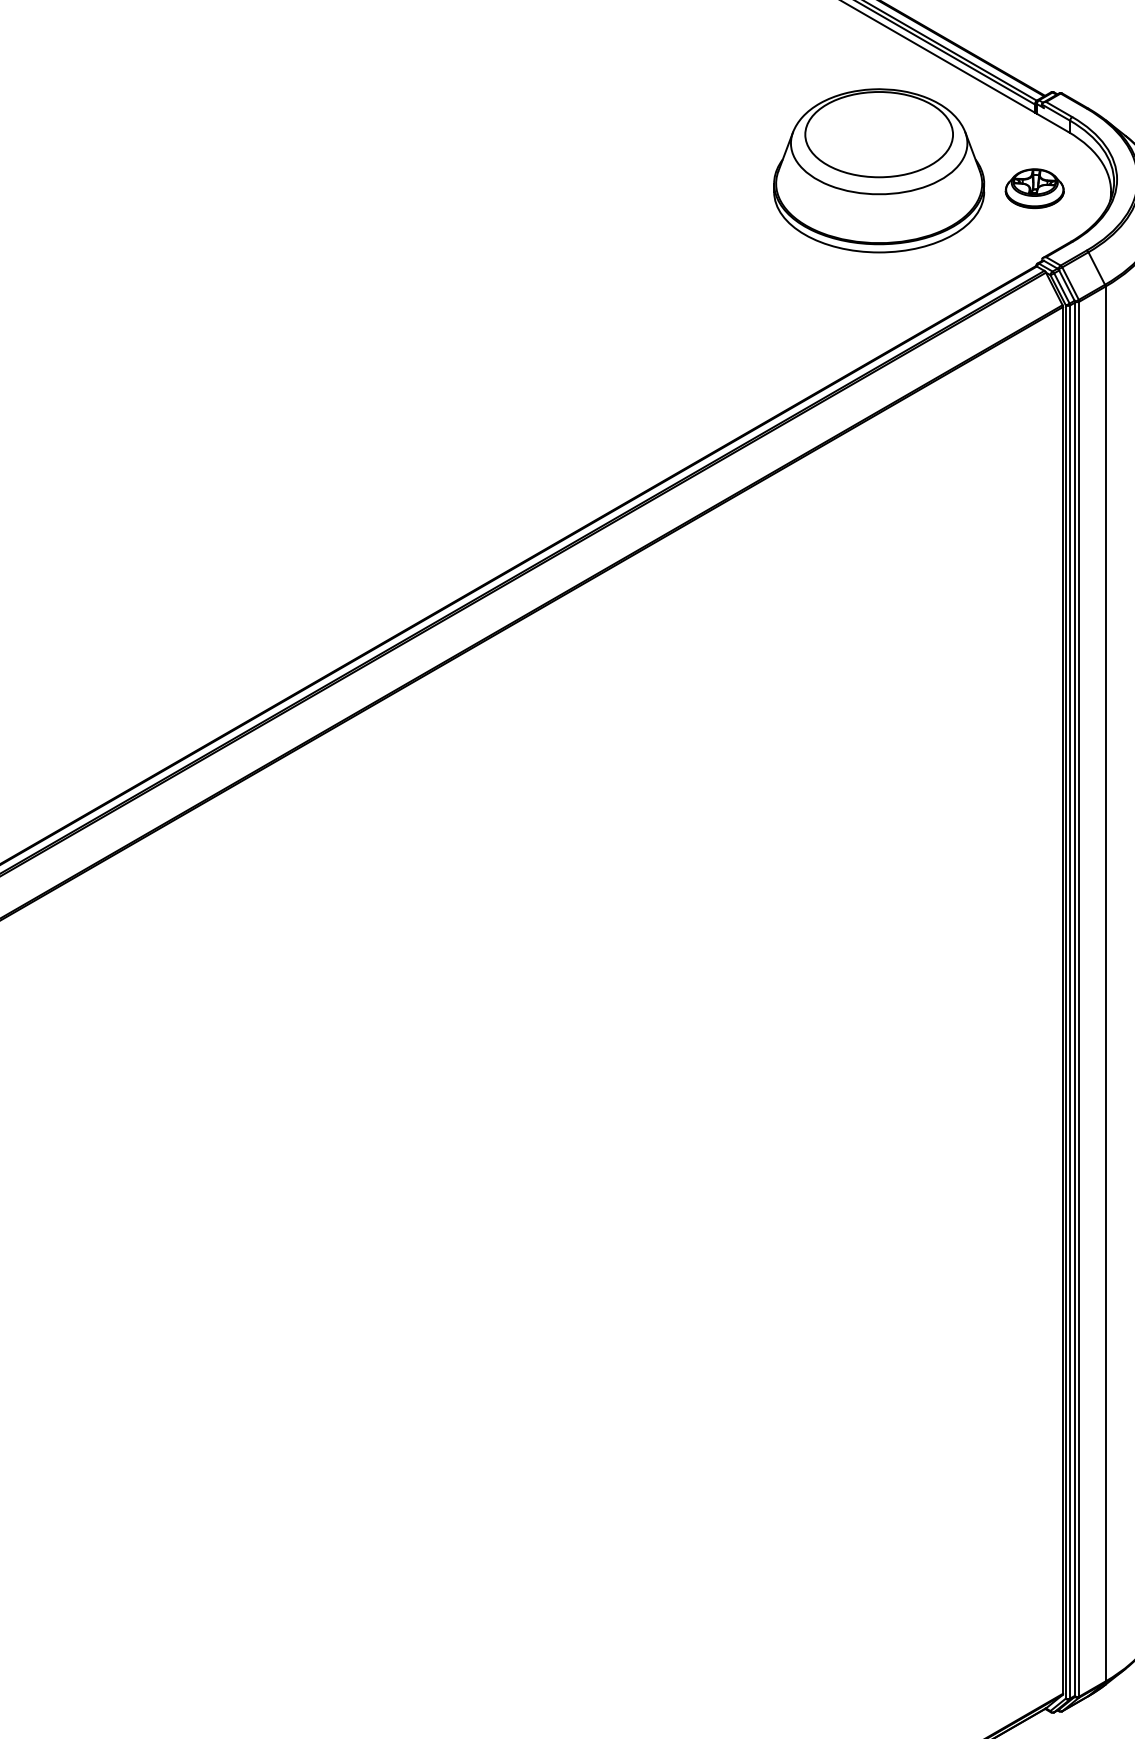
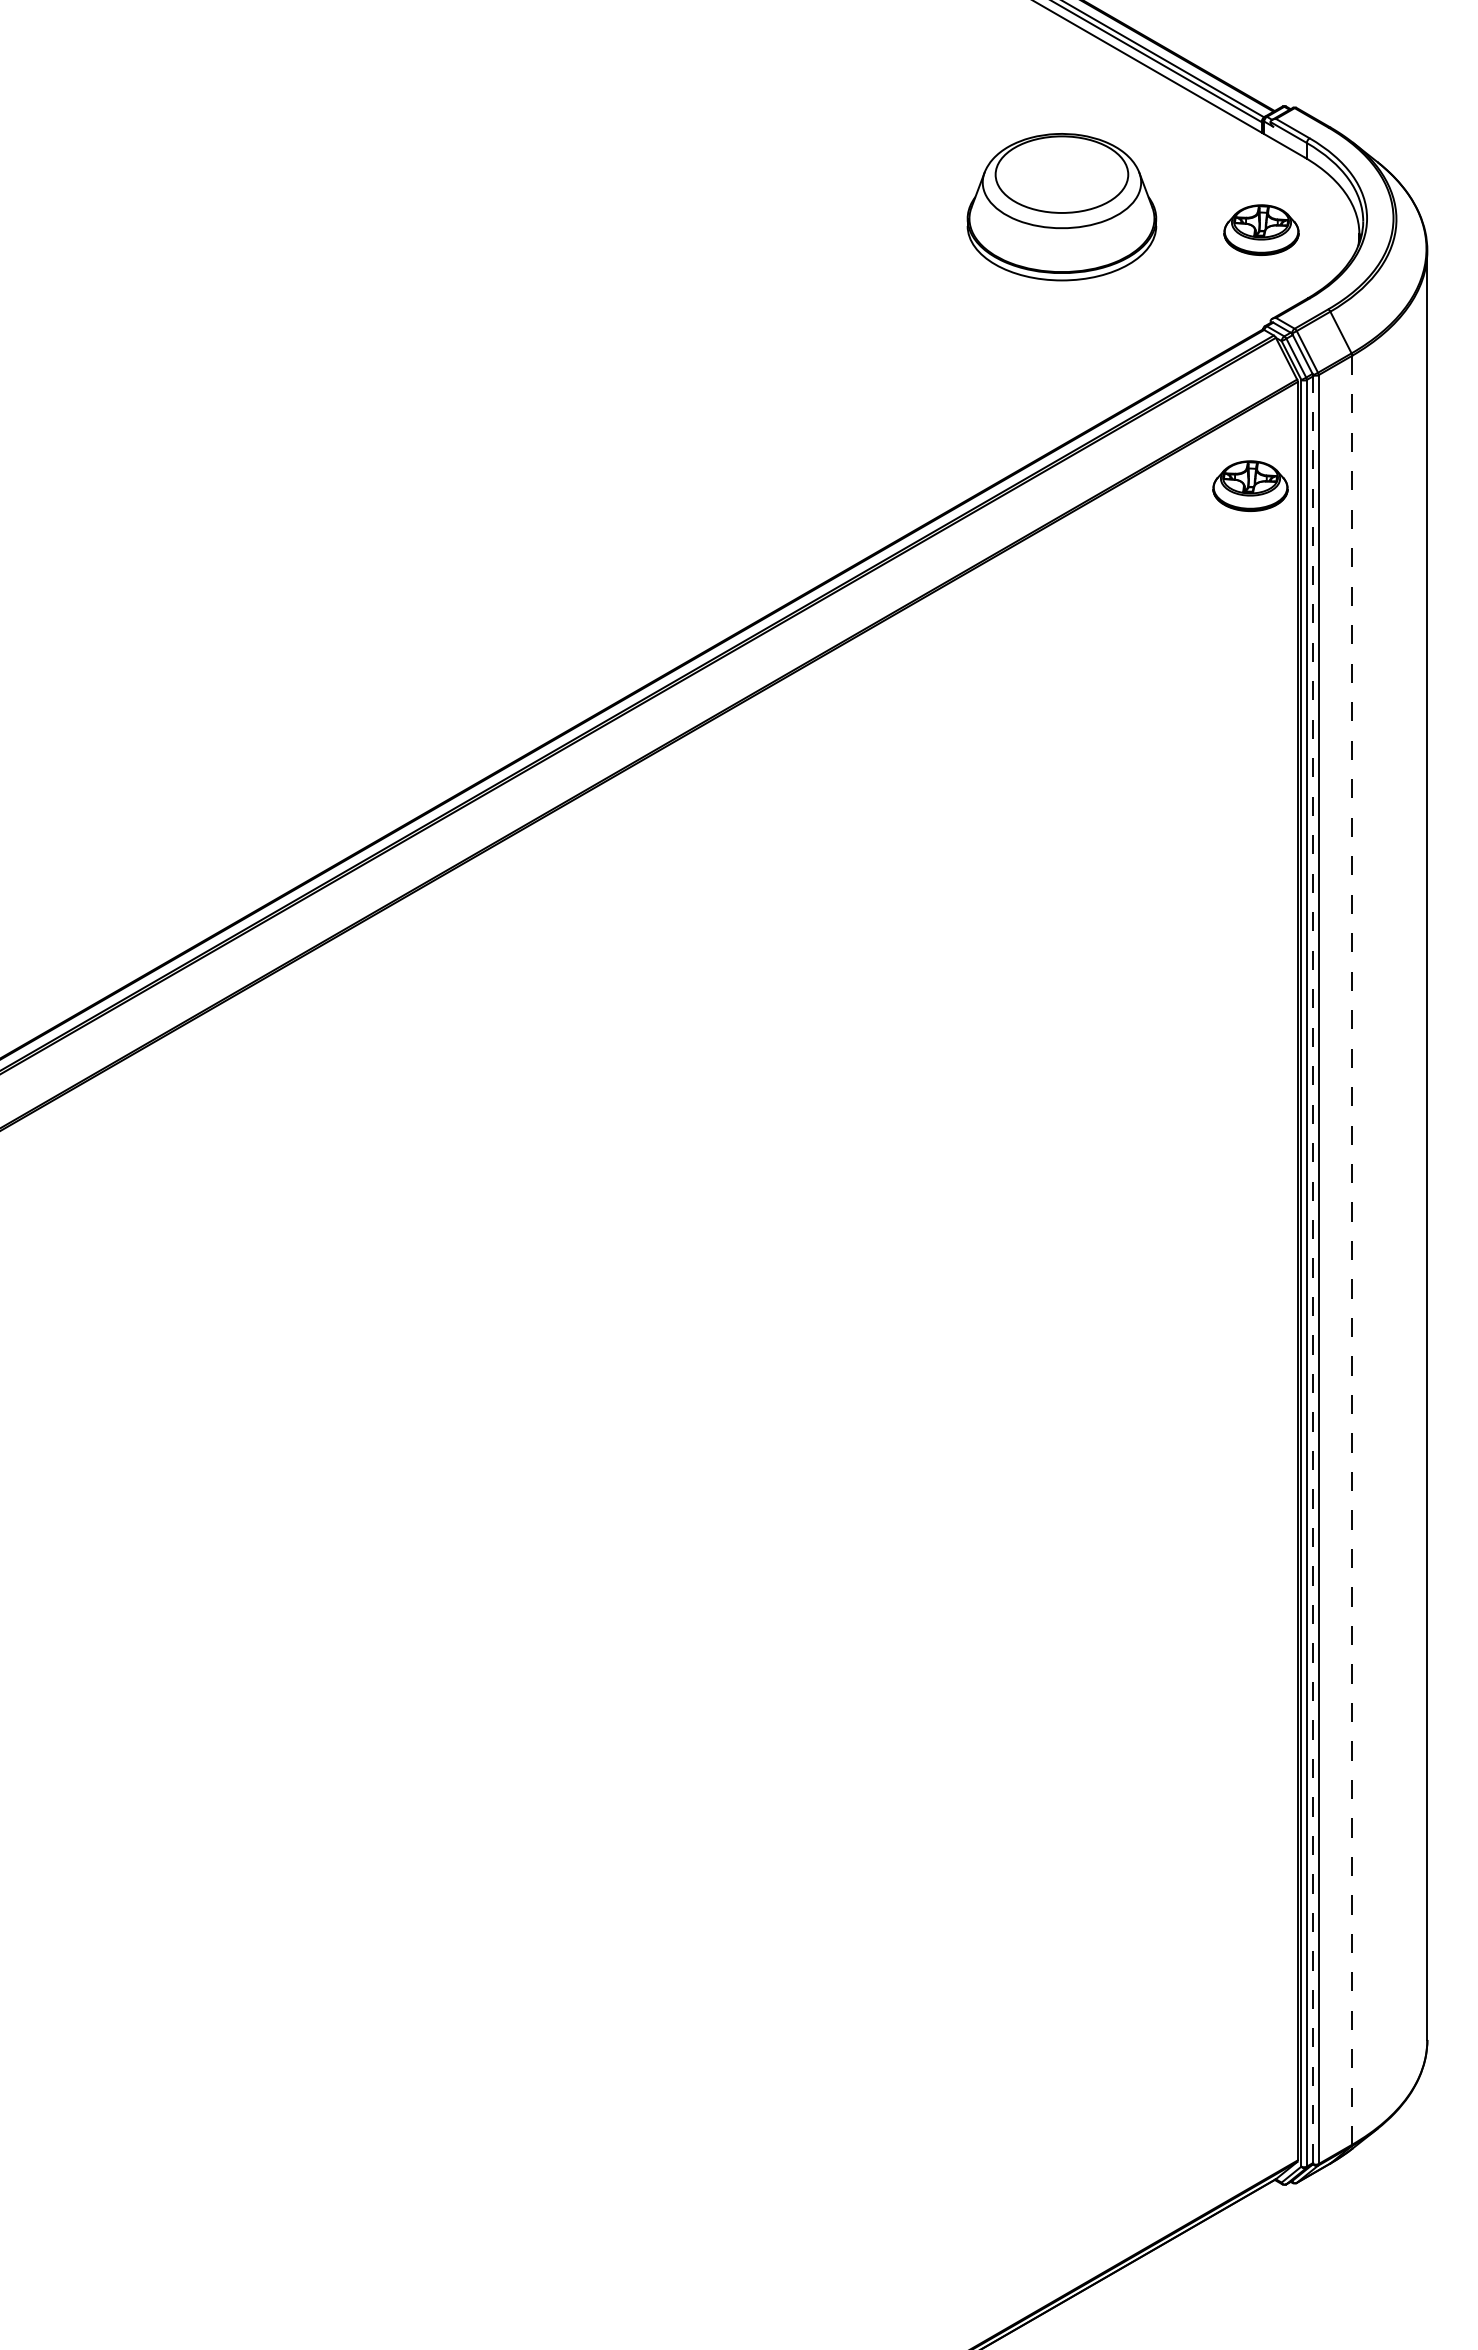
part: (878, 170) -> (1061, 206), size x0.7
part: (1026, 387) -> (1250, 485), added
line: (1105, 984) -> (1352, 1250), solid -> dashed
line: (1075, 999) -> (1313, 1269), solid -> dashed

